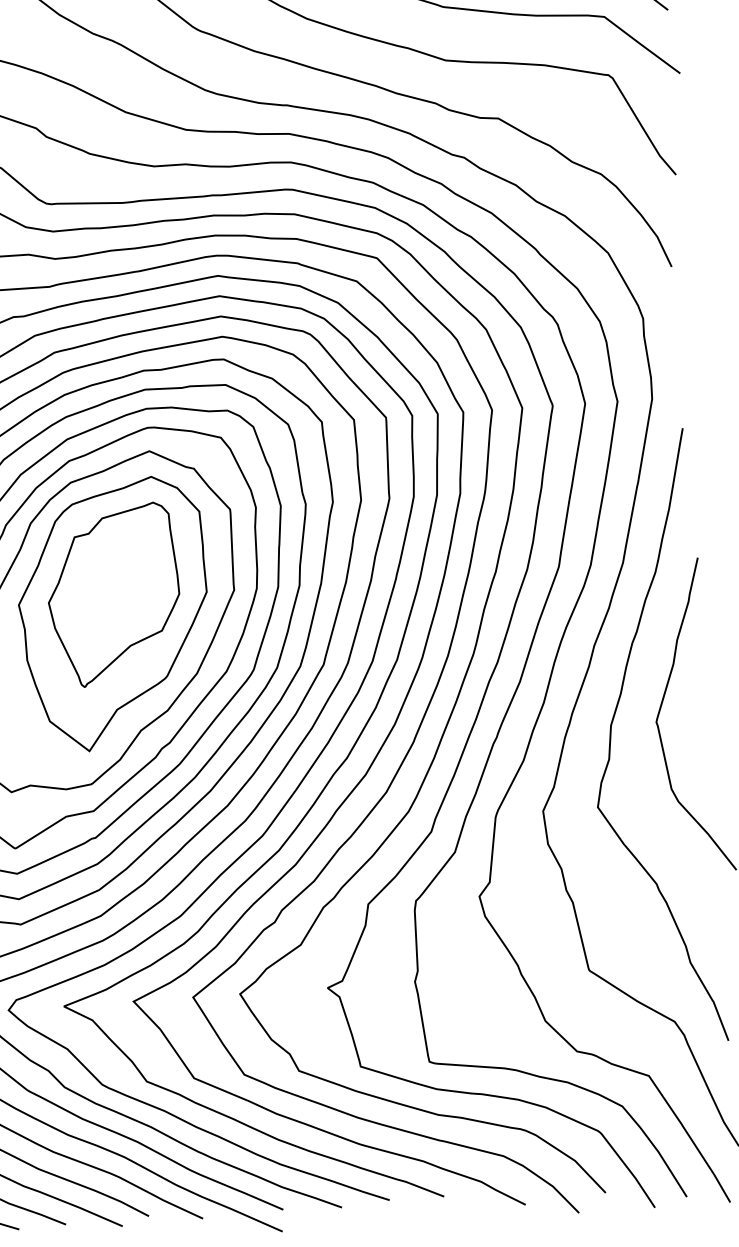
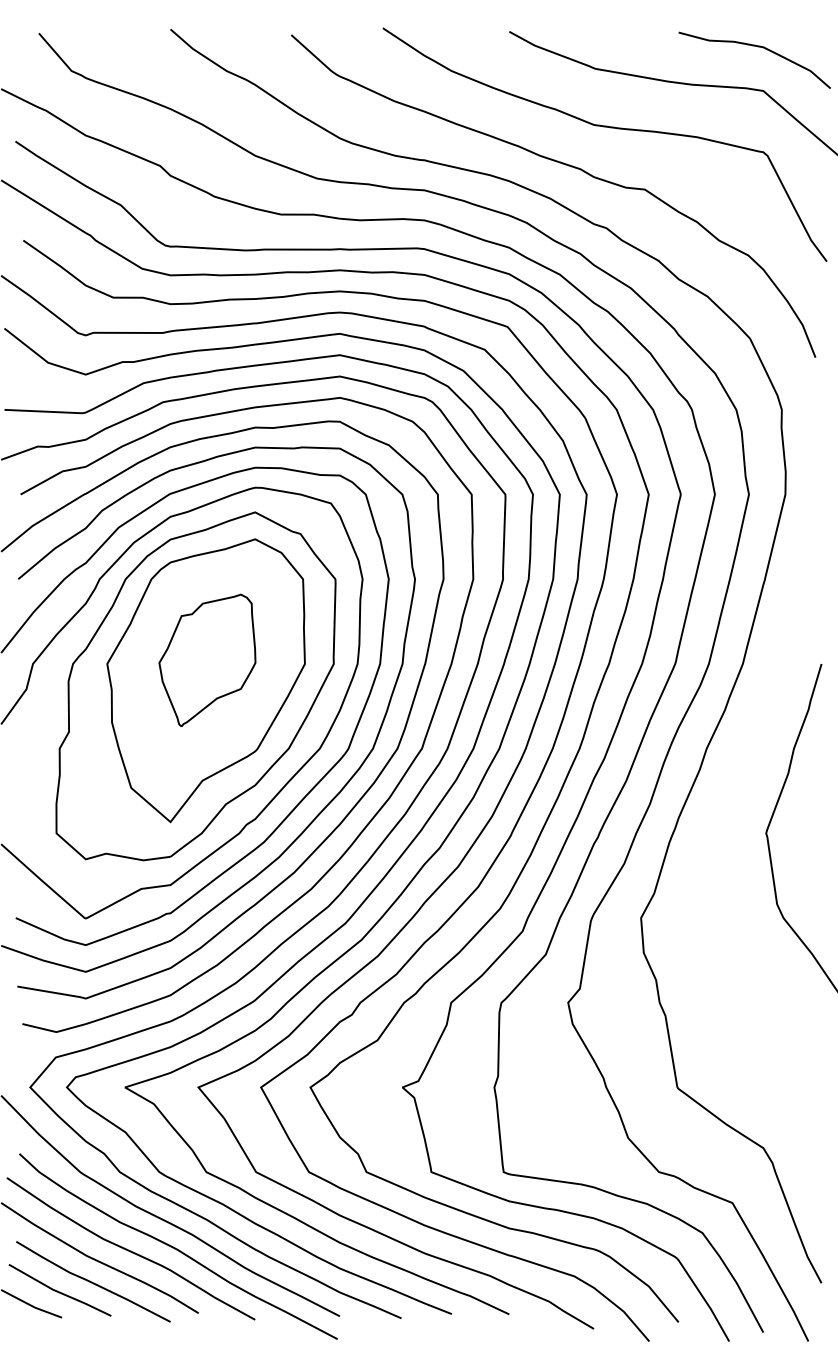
part: (113, 595) -> (207, 660), size x0.7
curve: (611, 735) -> (718, 843), removed

